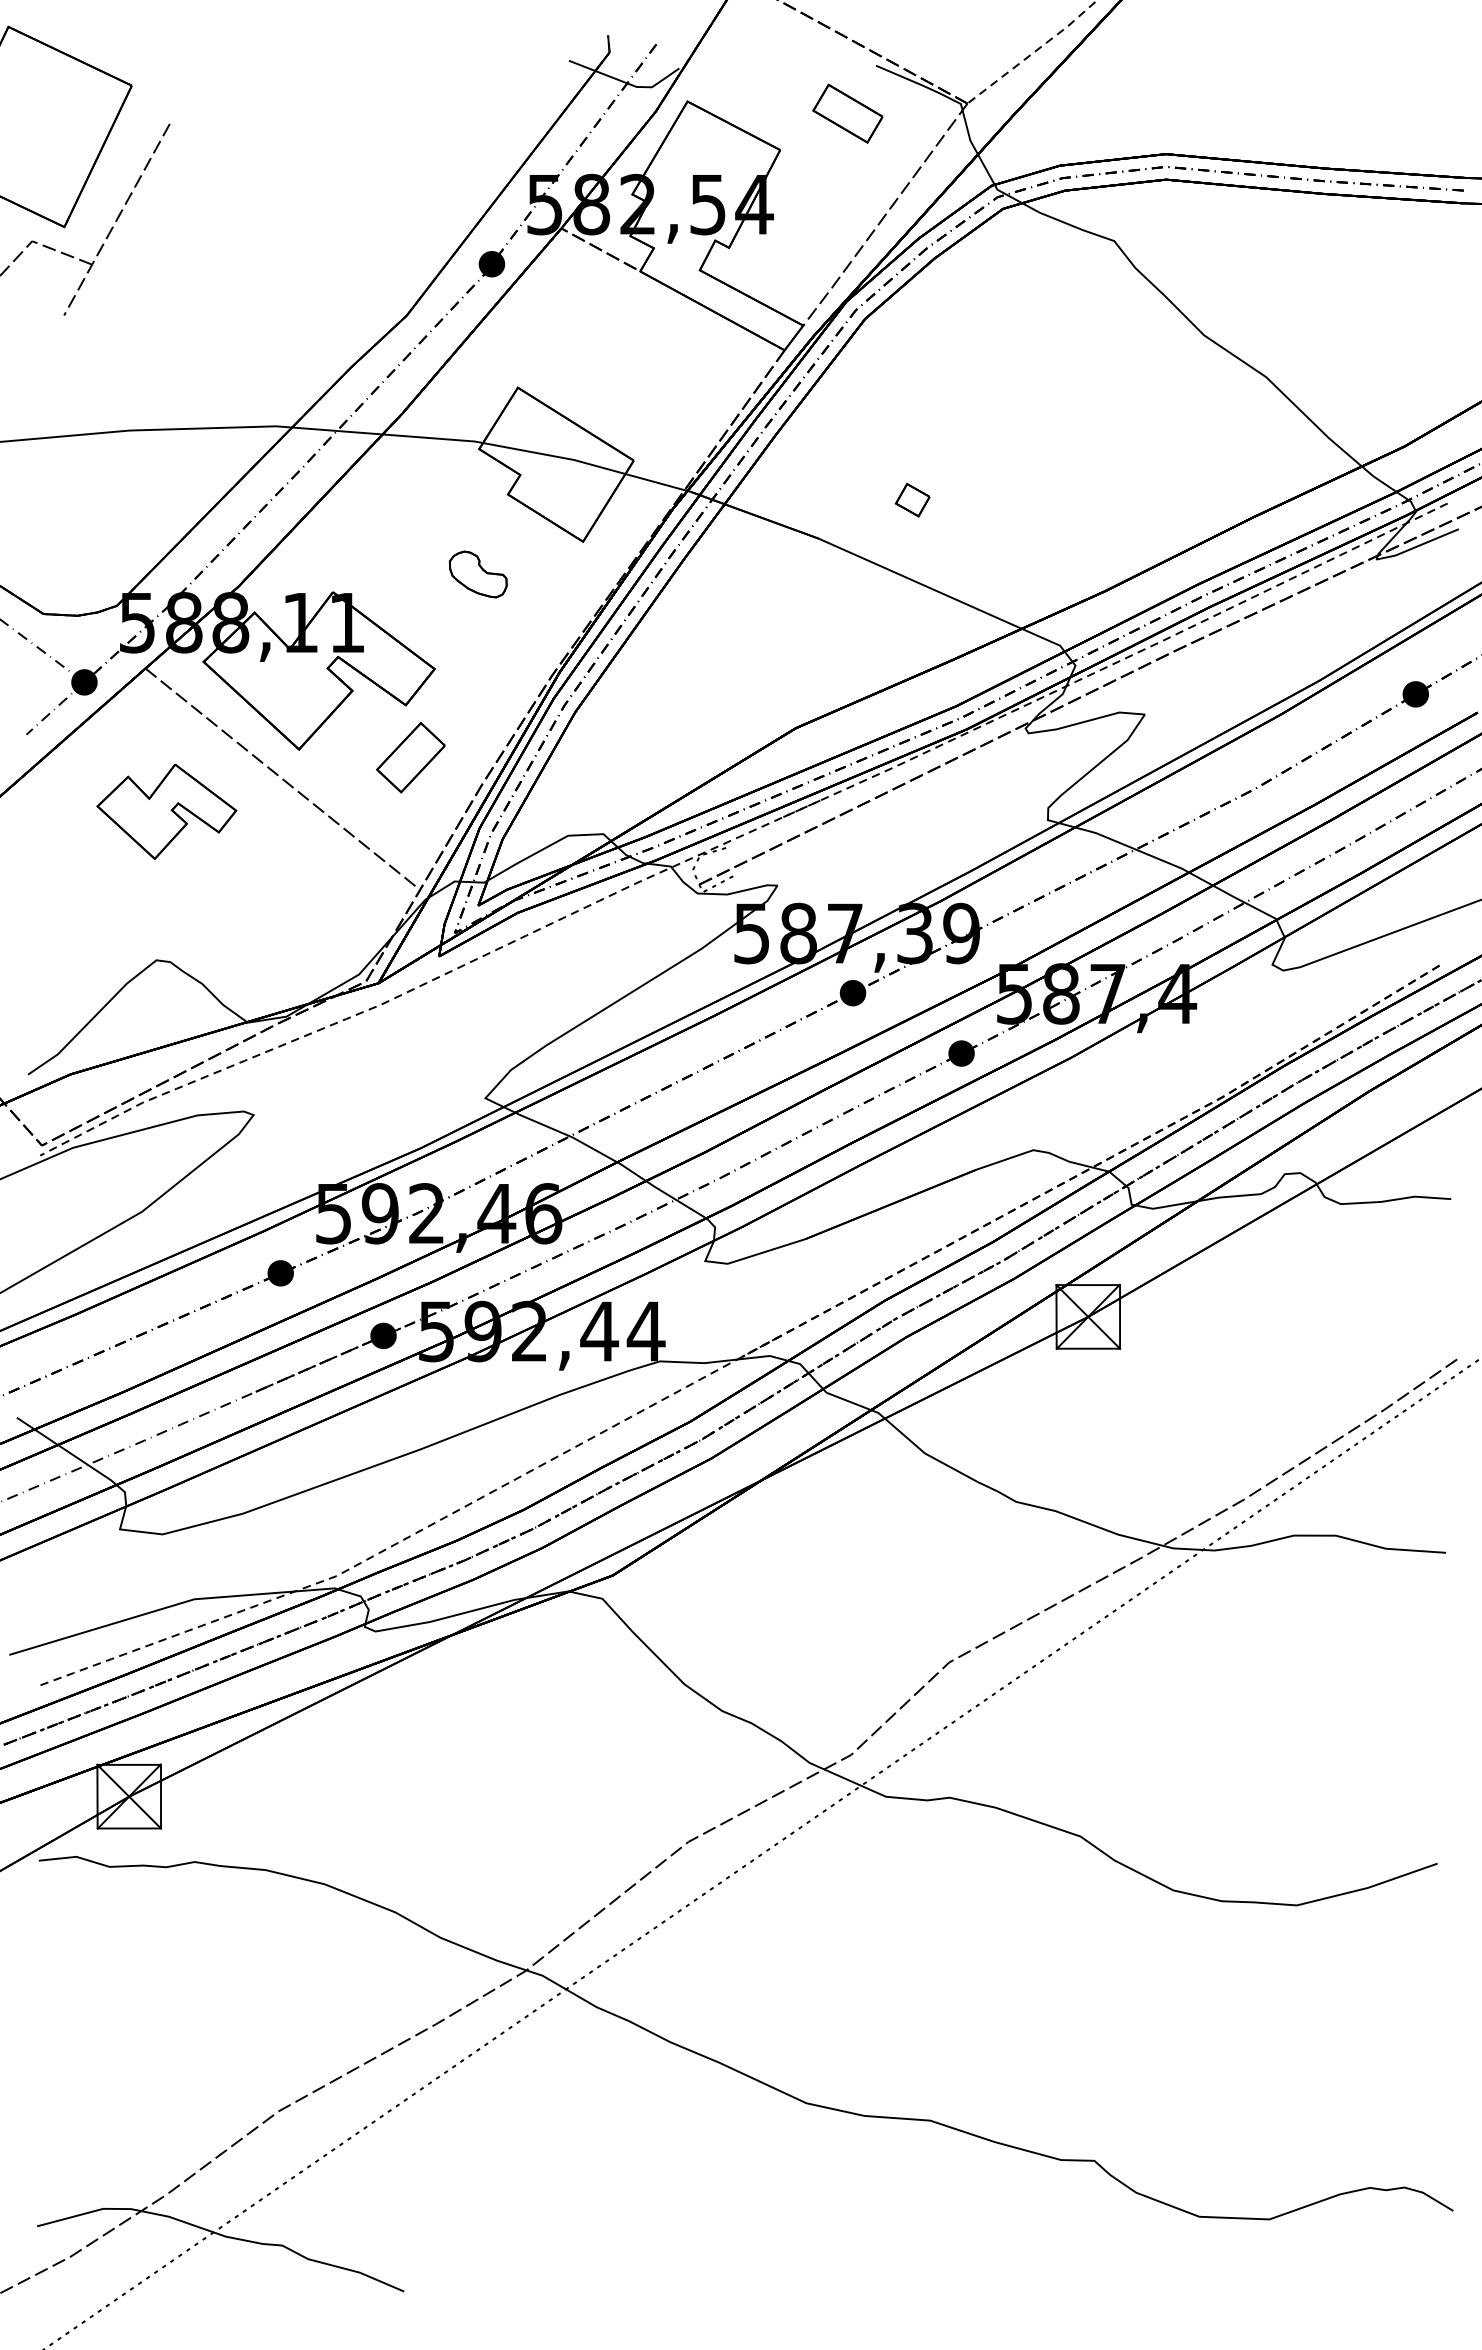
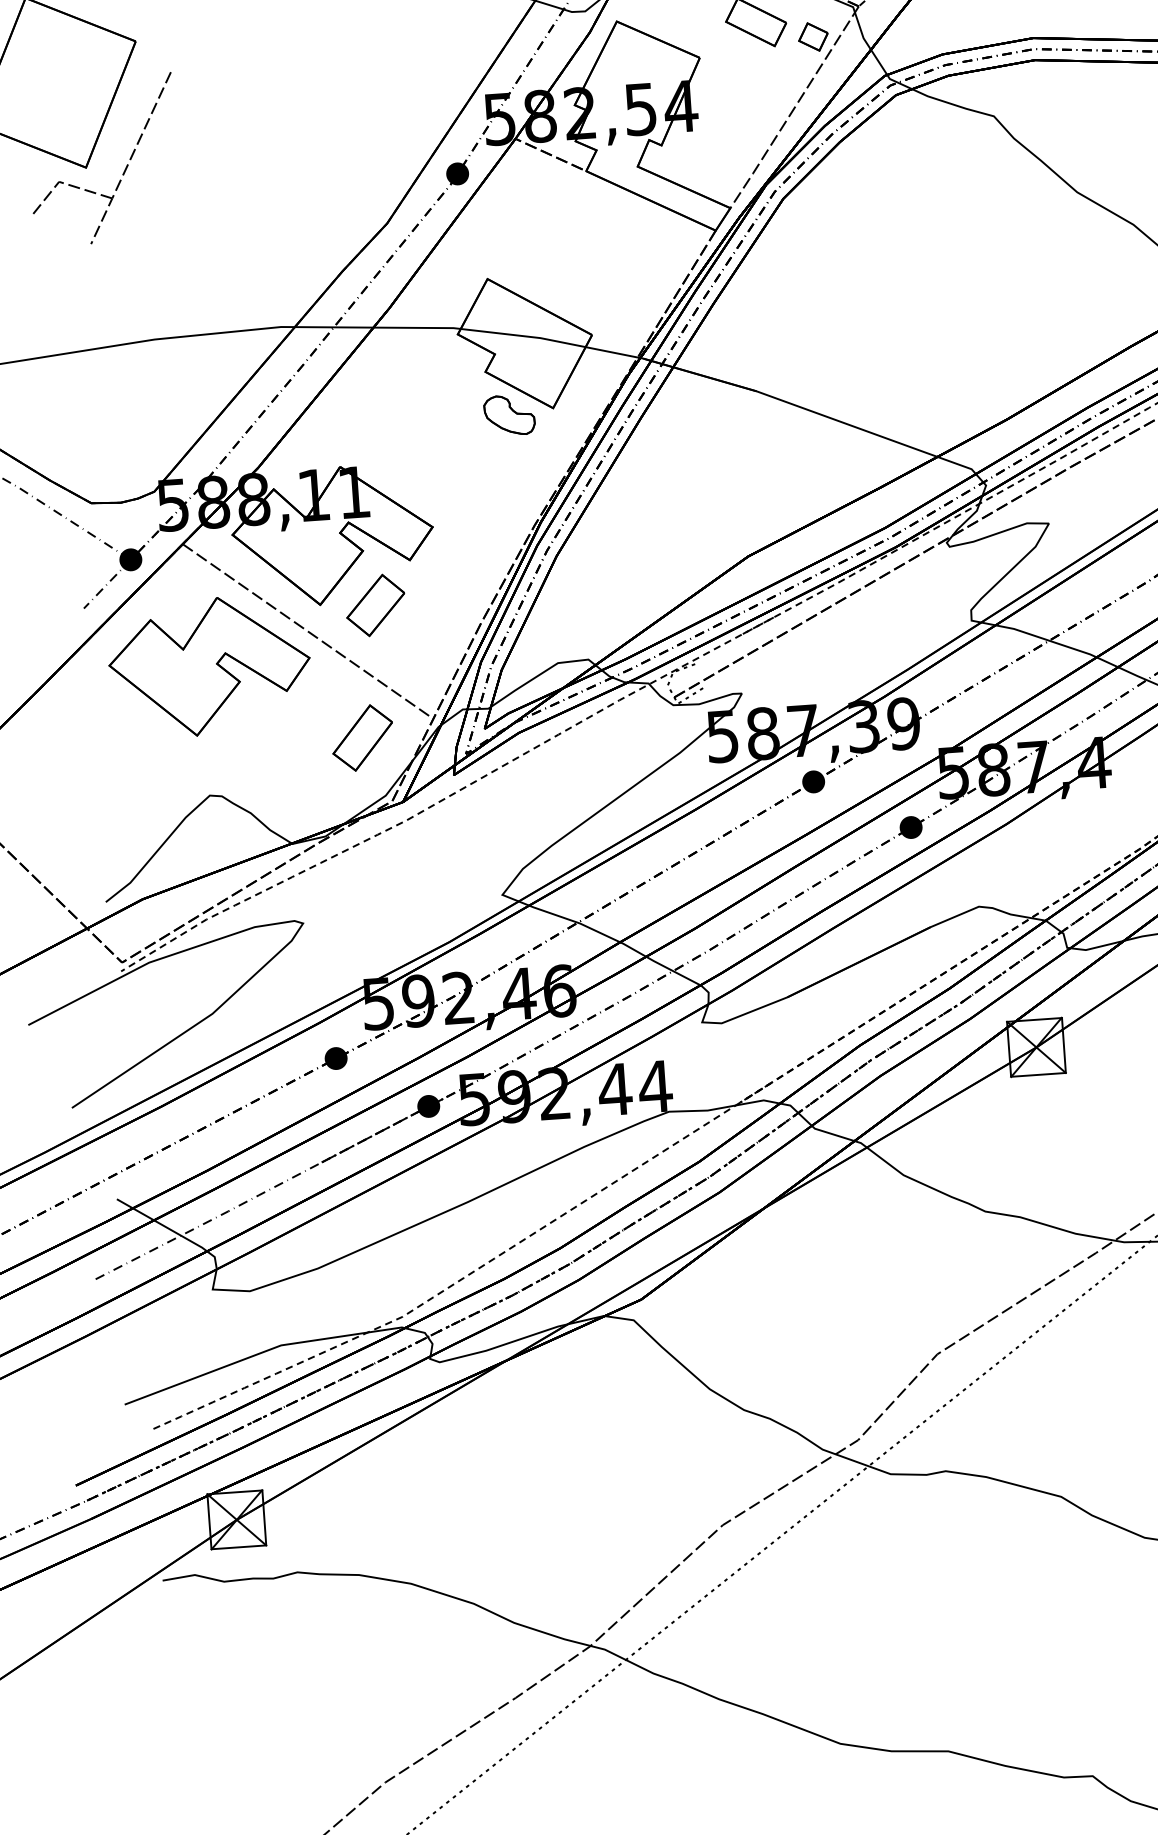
part: (912, 499) -> (813, 36), moved
part: (477, 574) -> (508, 415), moved
part: (410, 757) -> (375, 605), moved
part: (166, 811) -> (209, 666), size x1.67
part: (337, 906) -> (363, 738), added

